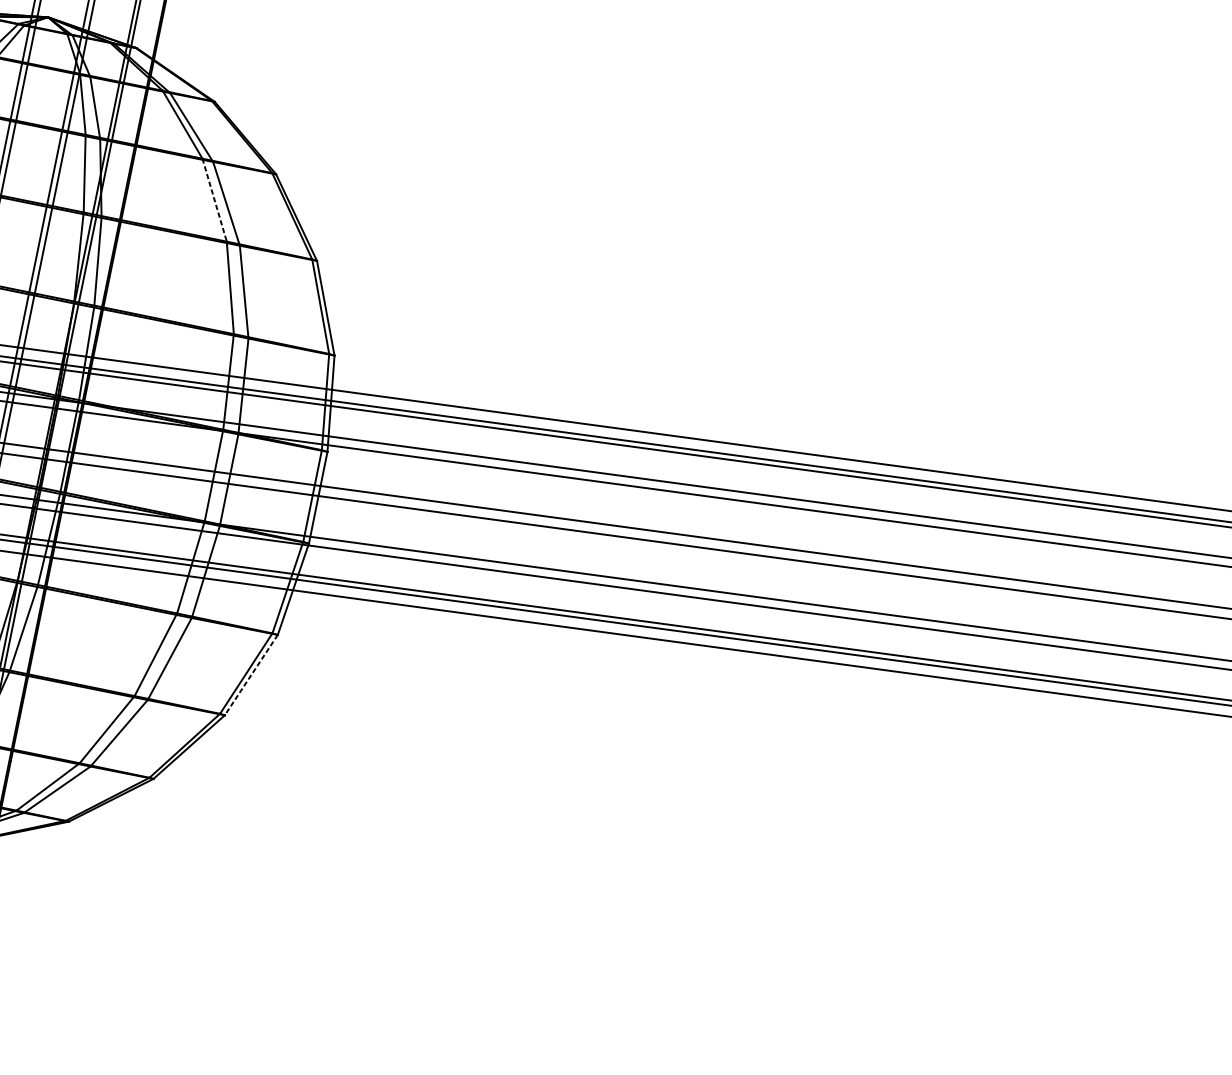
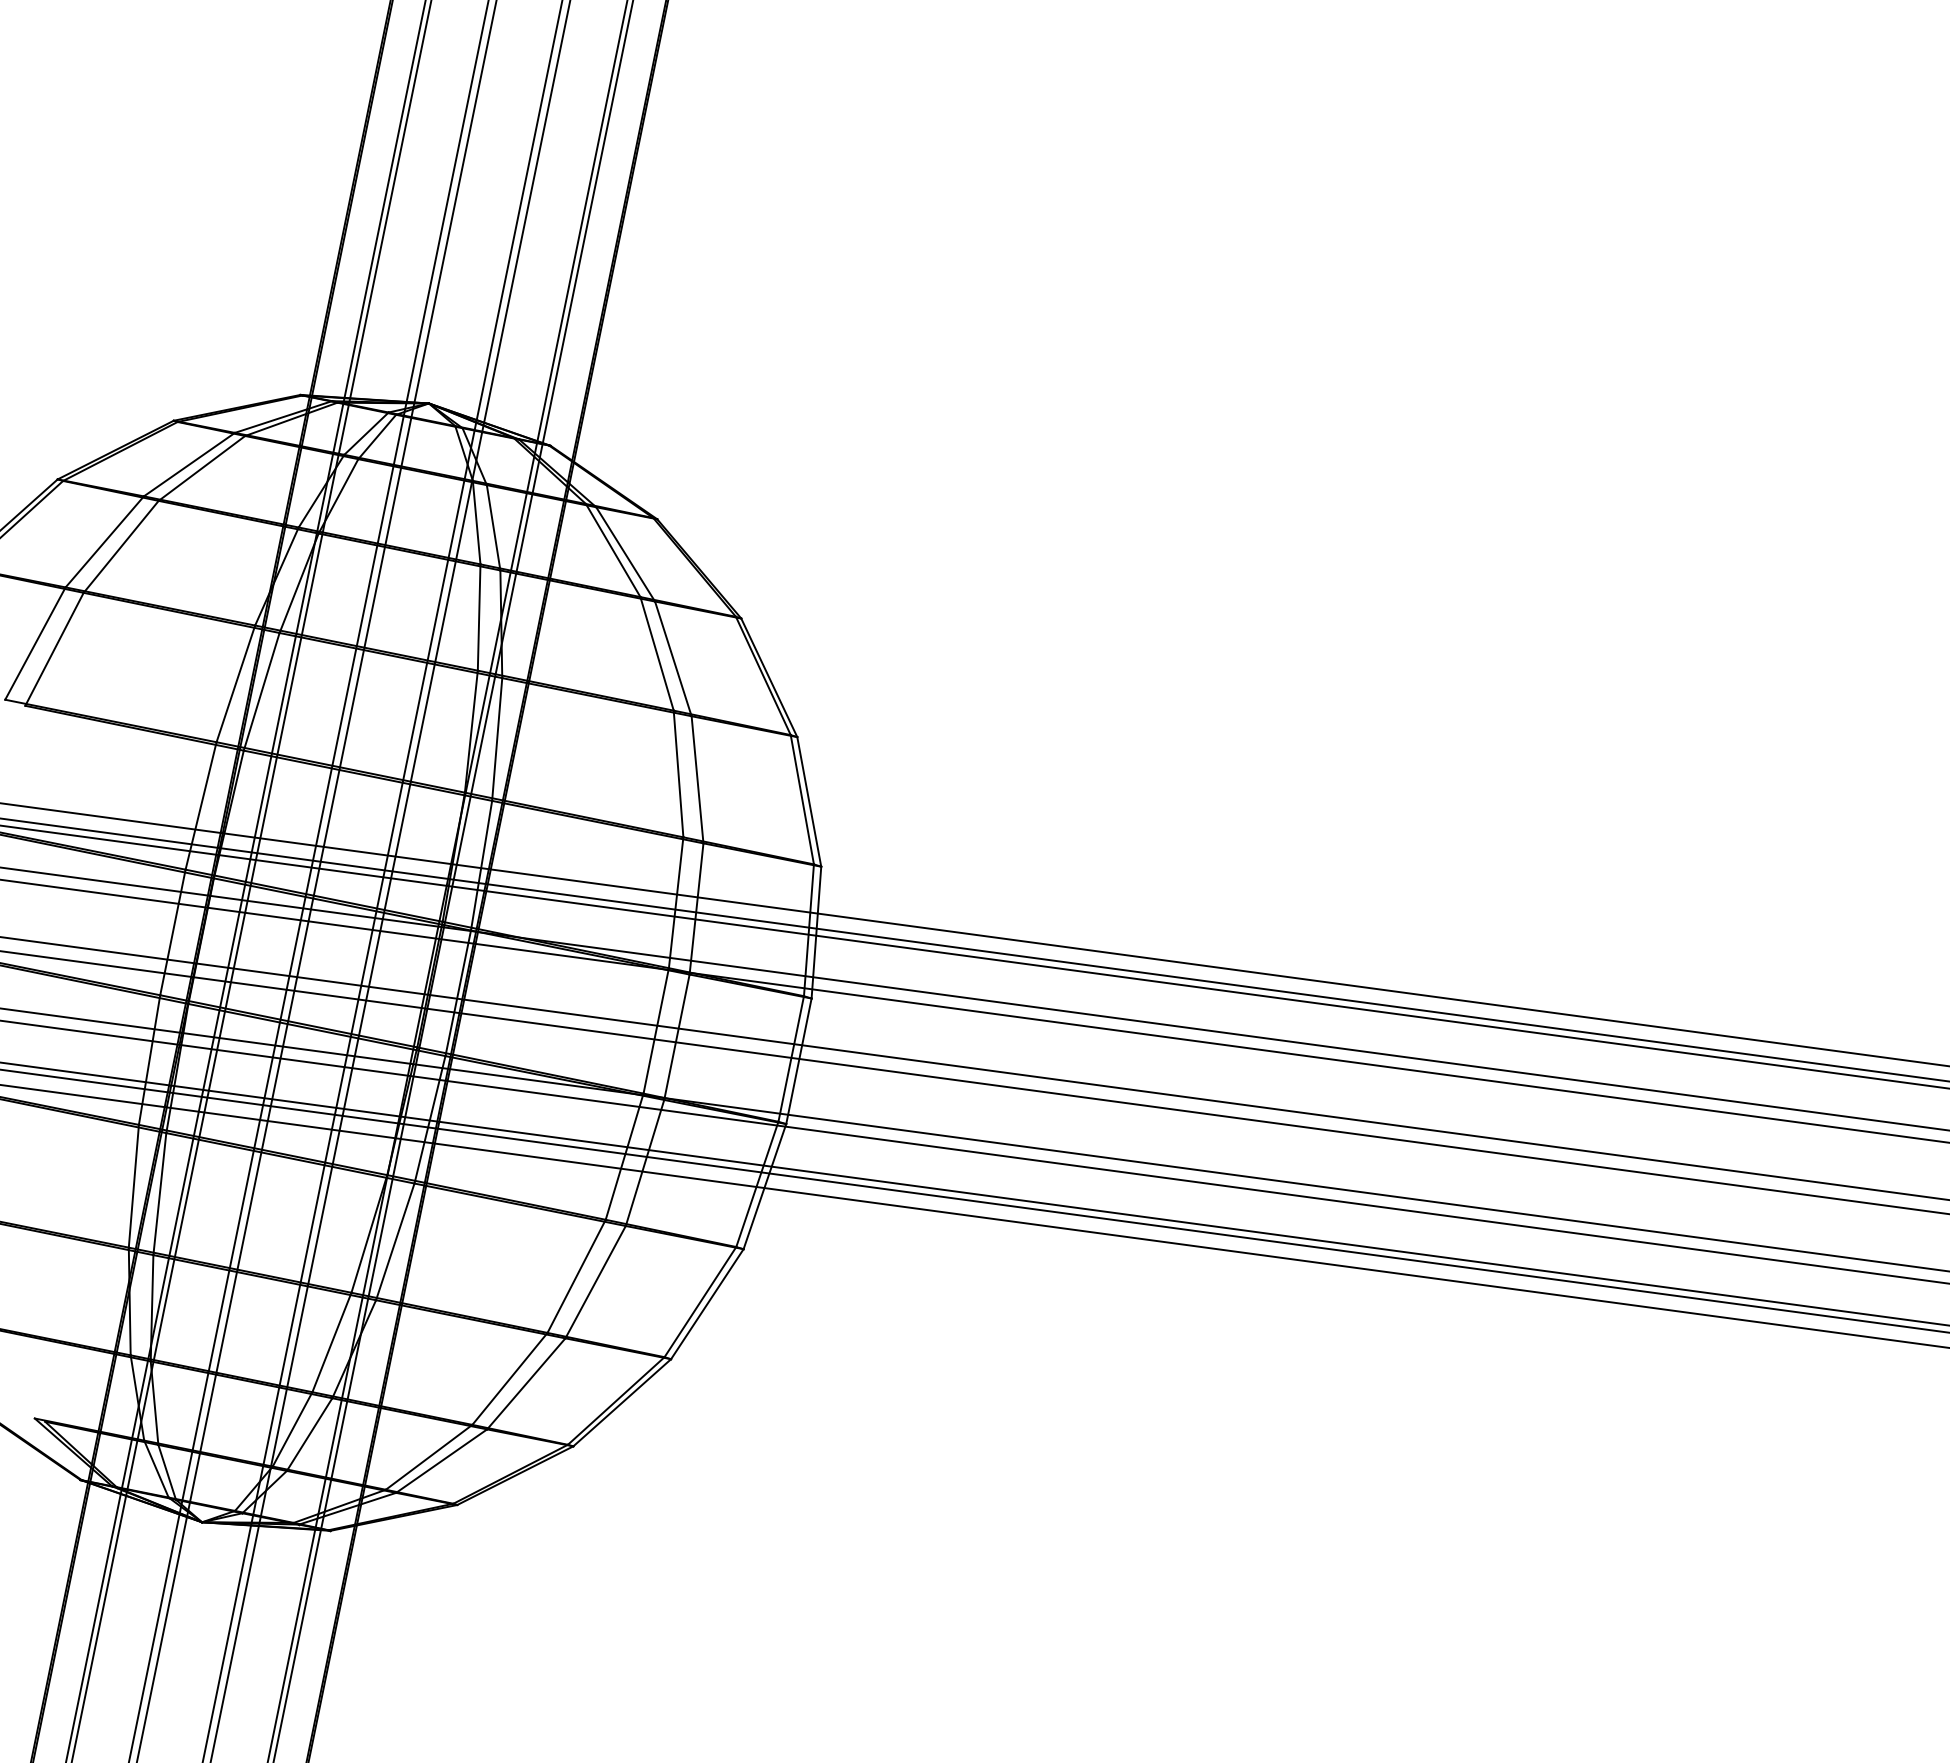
line: (214, 200) -> (657, 654), dashed -> solid
line: (251, 675) -> (707, 1304), dashed -> solid

